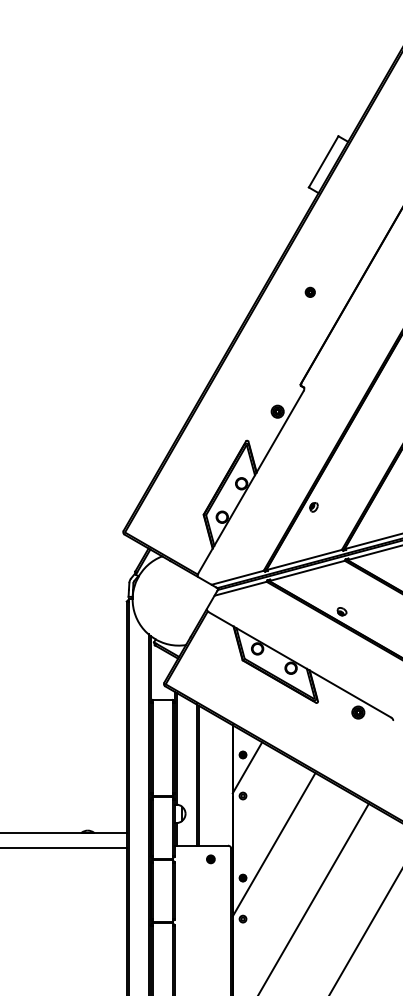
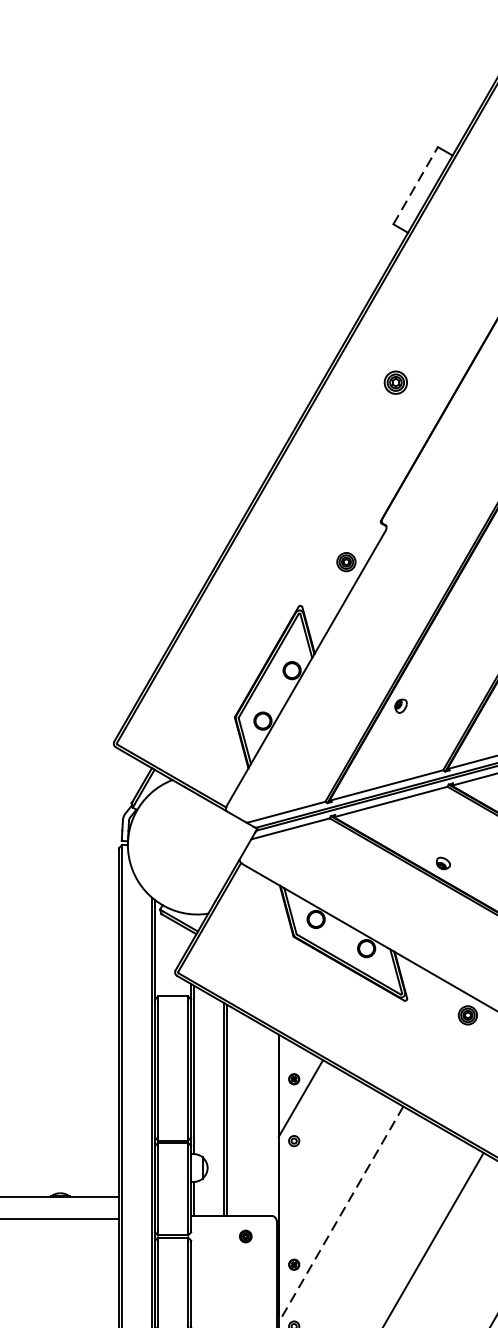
line: (323, 161) -> (415, 185), solid -> dashed
part: (309, 291) -> (394, 380), size x1.6
line: (274, 844) -> (341, 1214), solid -> dashed

